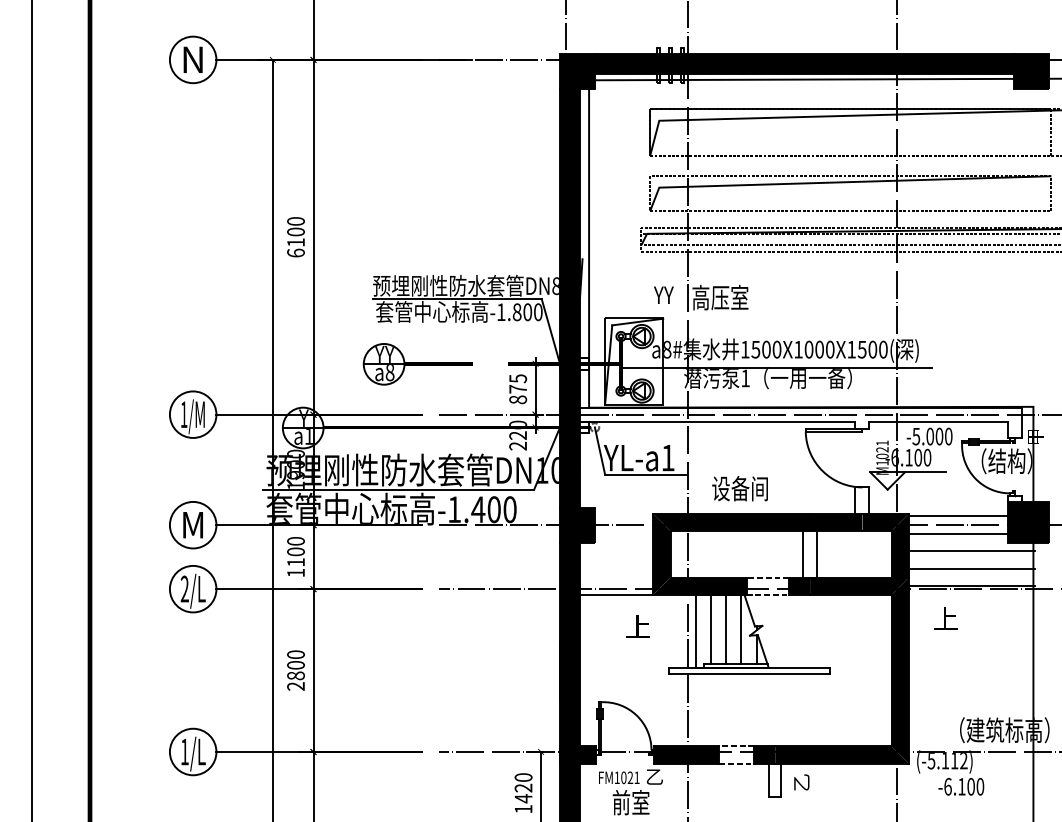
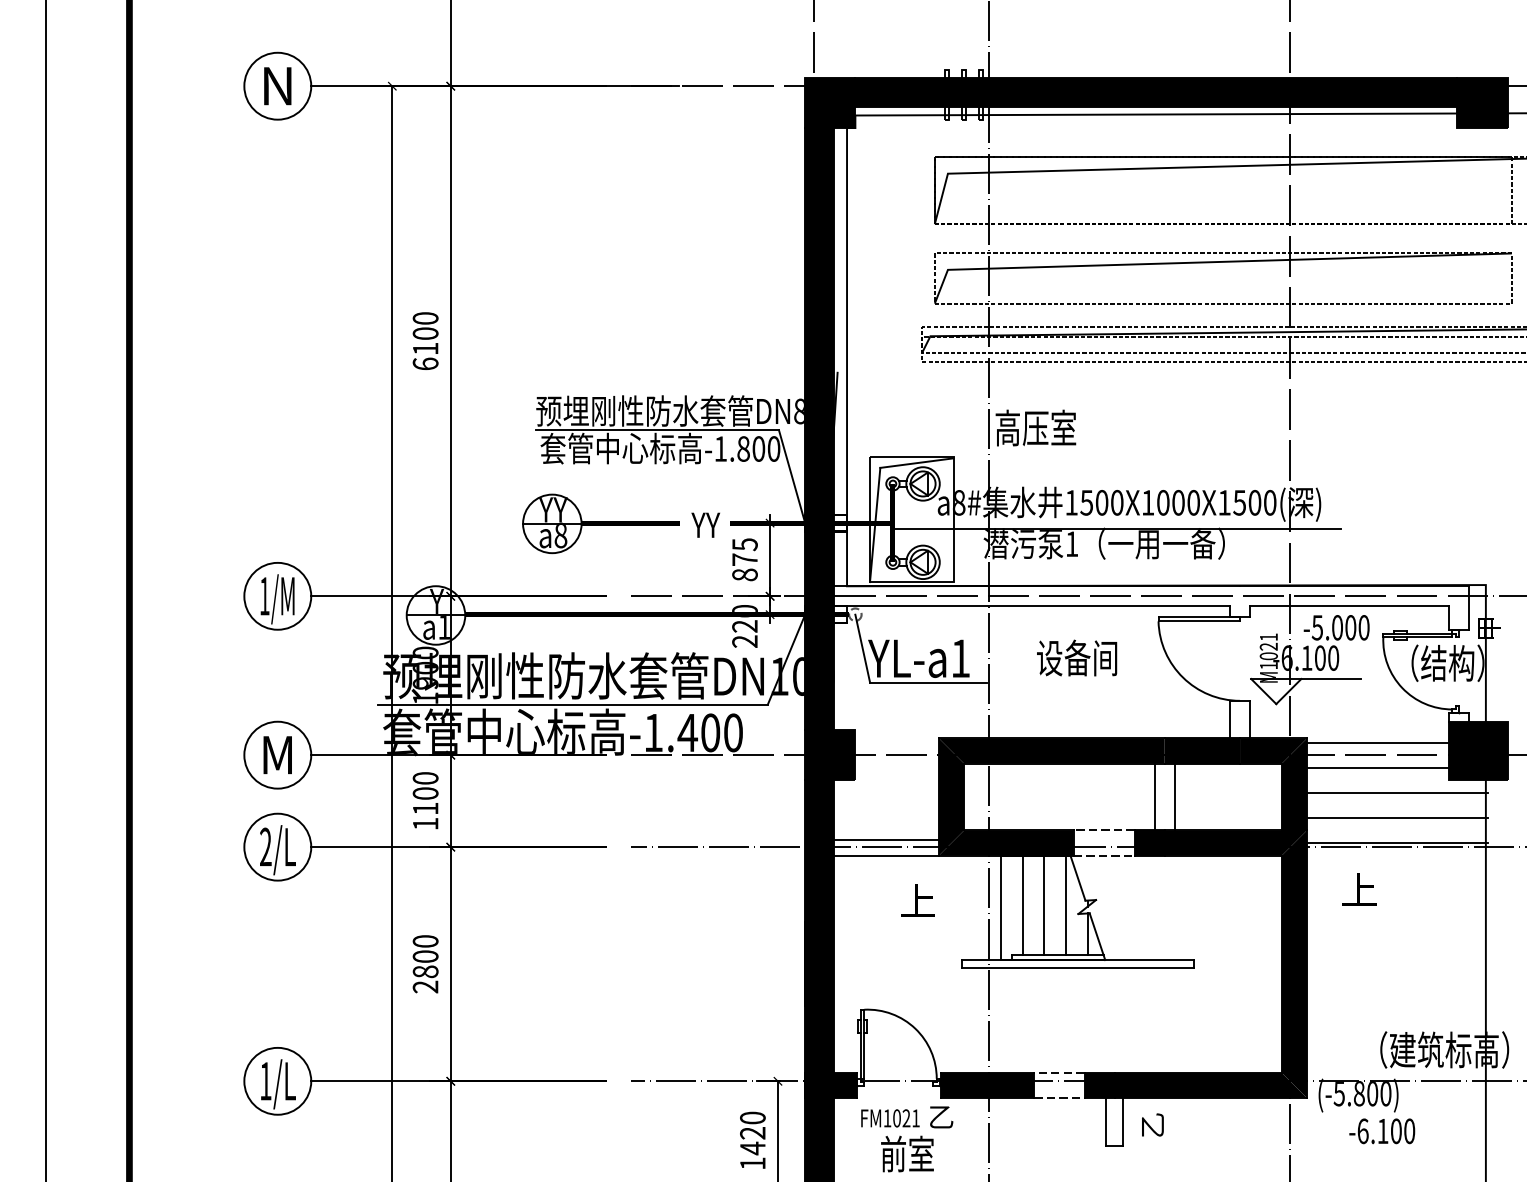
text: (663, 294) -> (705, 524), moved
text: (739, 488) -> (1076, 657), moved
line: (616, 583) -> (886, 839), added
text: (954, 760) -> (1372, 1093), (-5.112) -> (-5.800)

